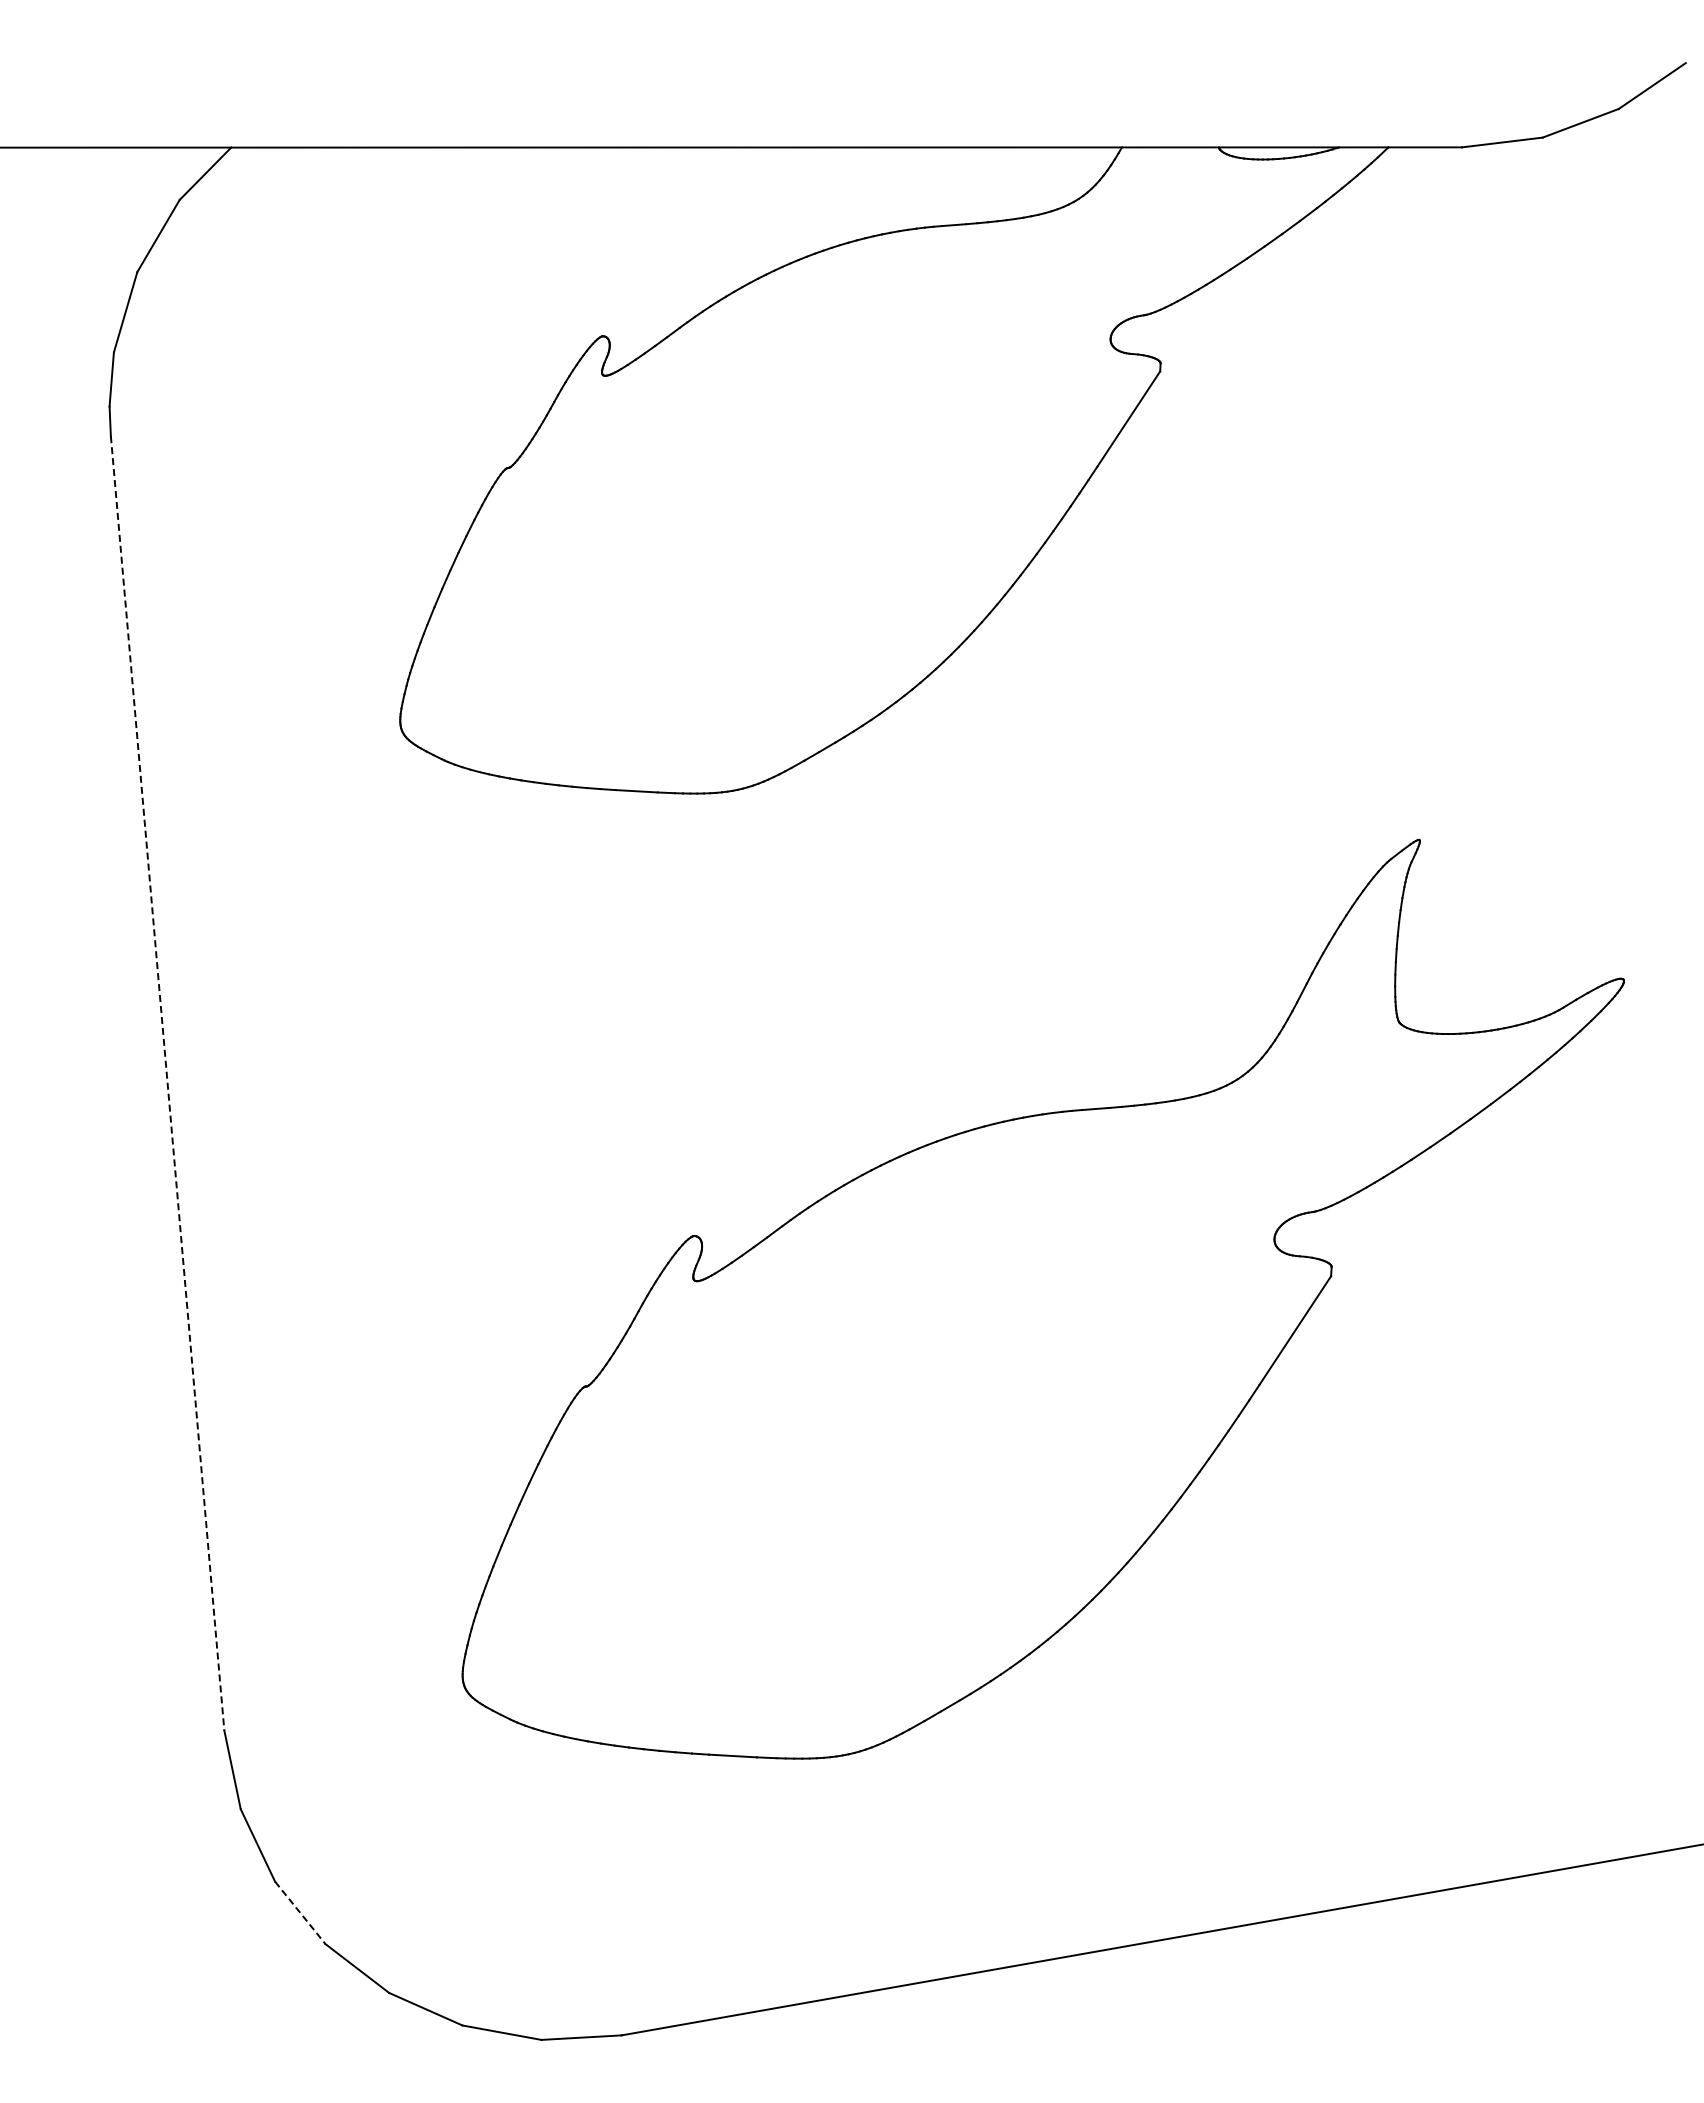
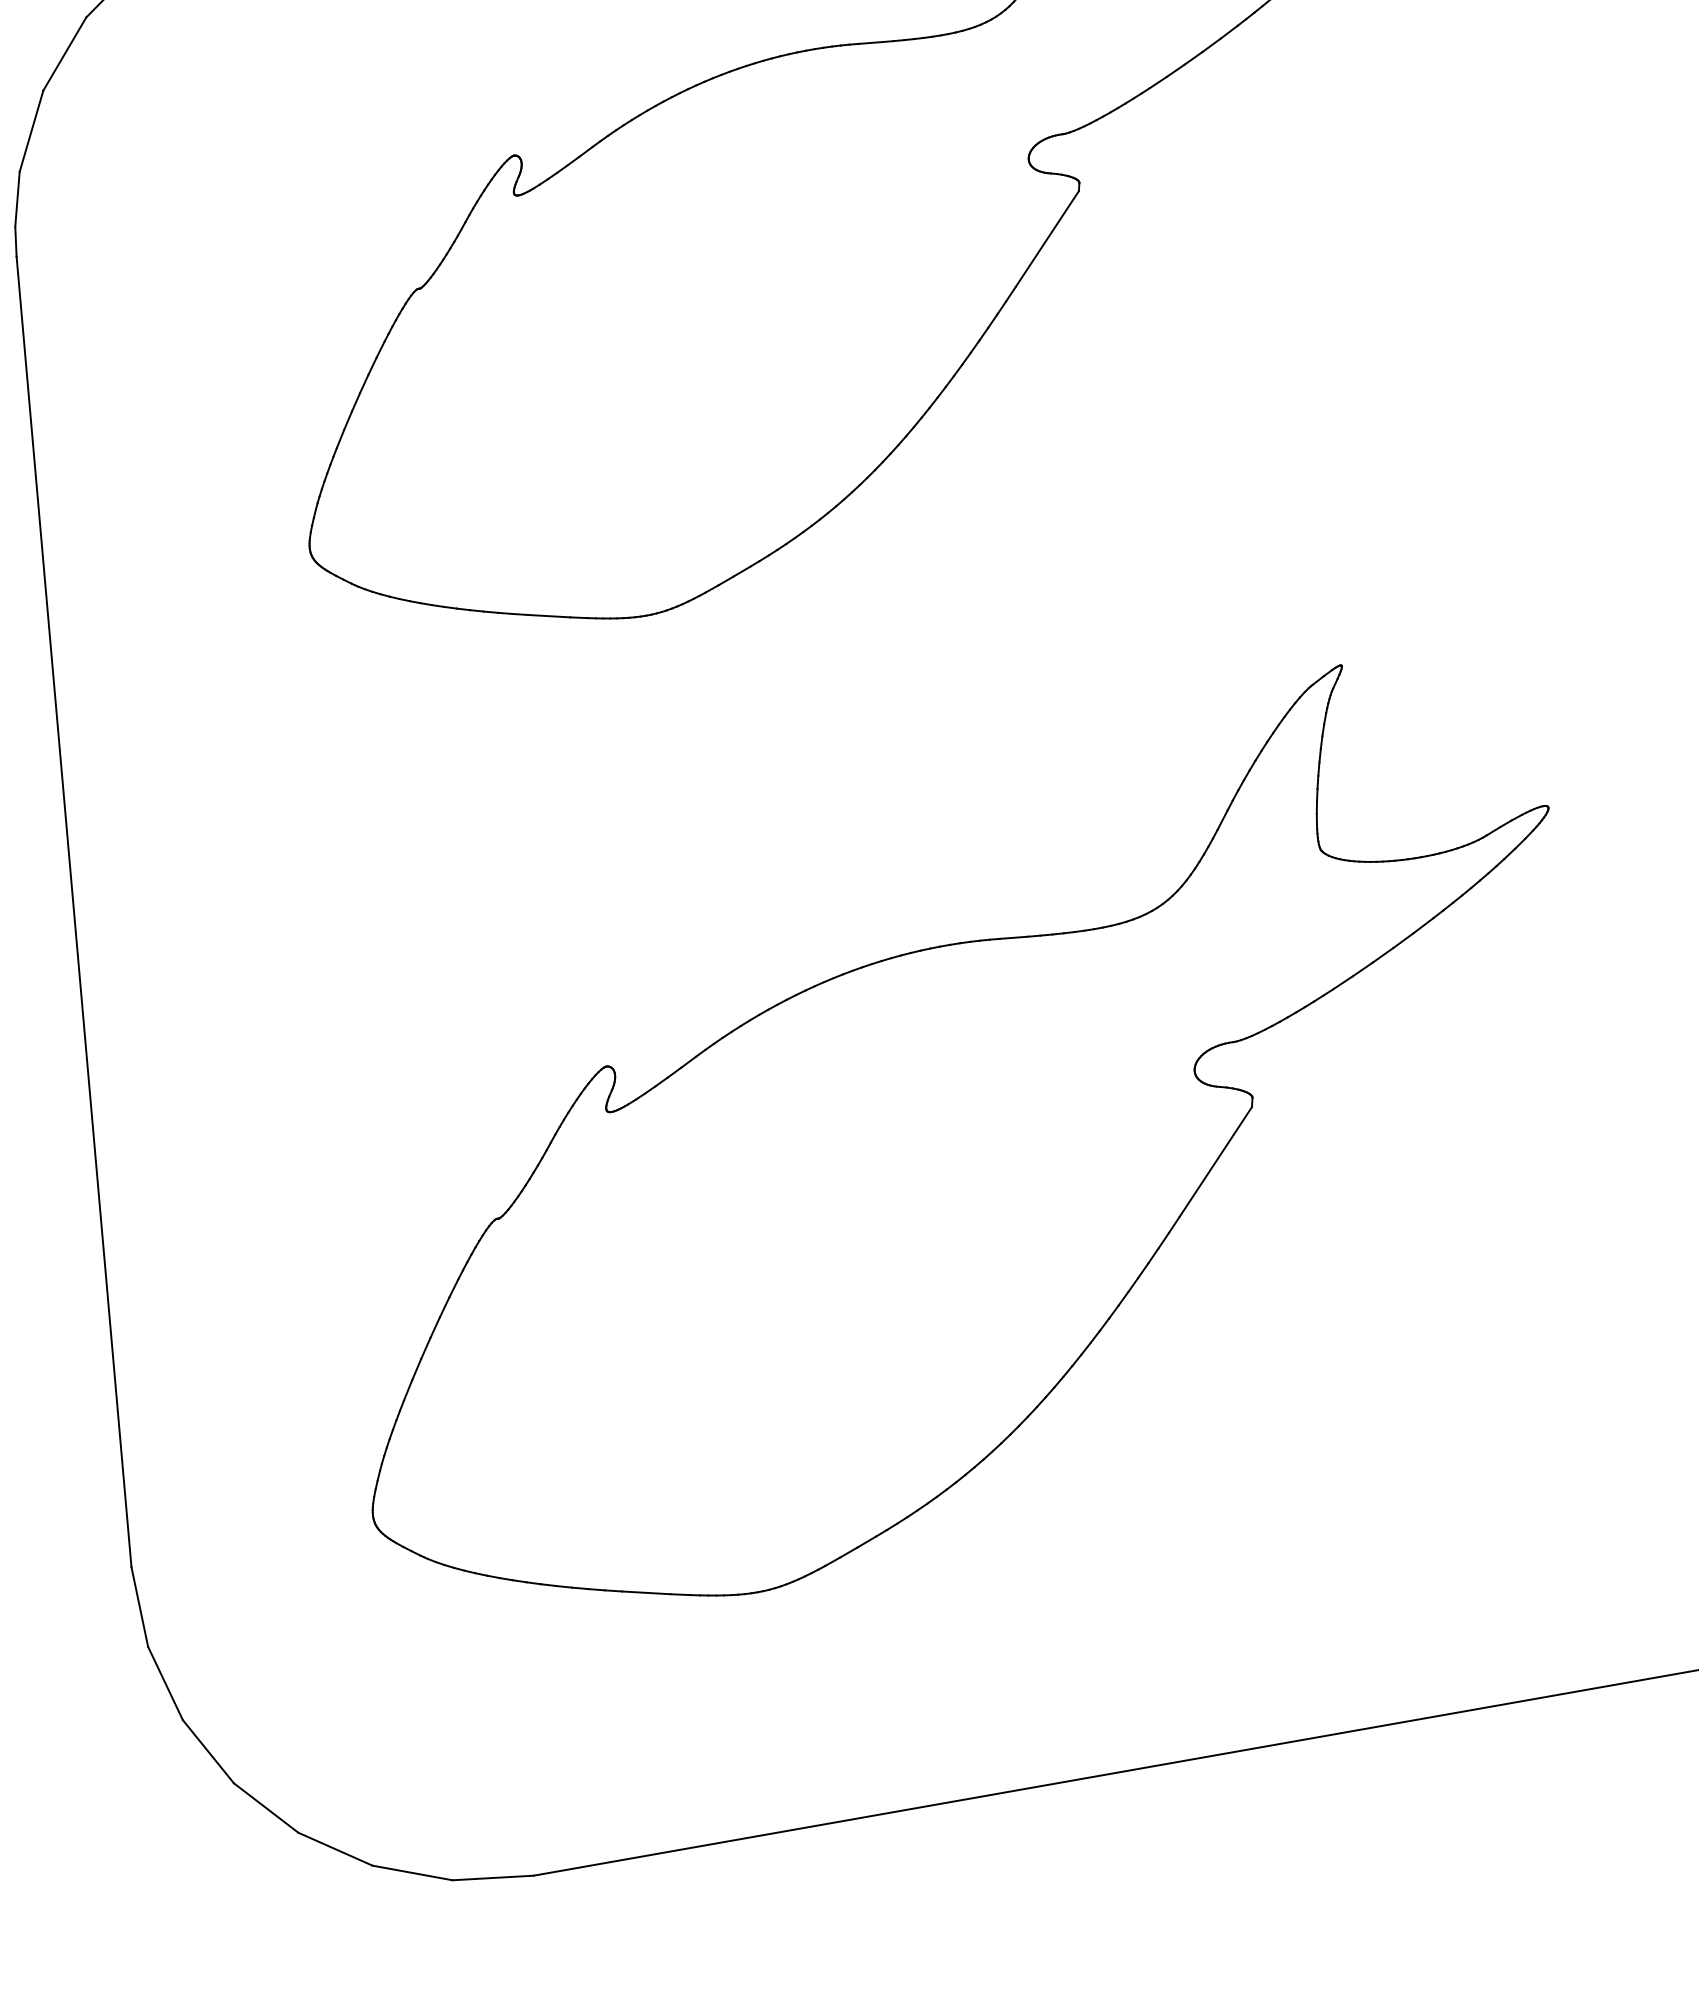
line: (167, 1083) -> (73, 912), dashed -> solid
line: (300, 1913) -> (208, 1752), dashed -> solid

